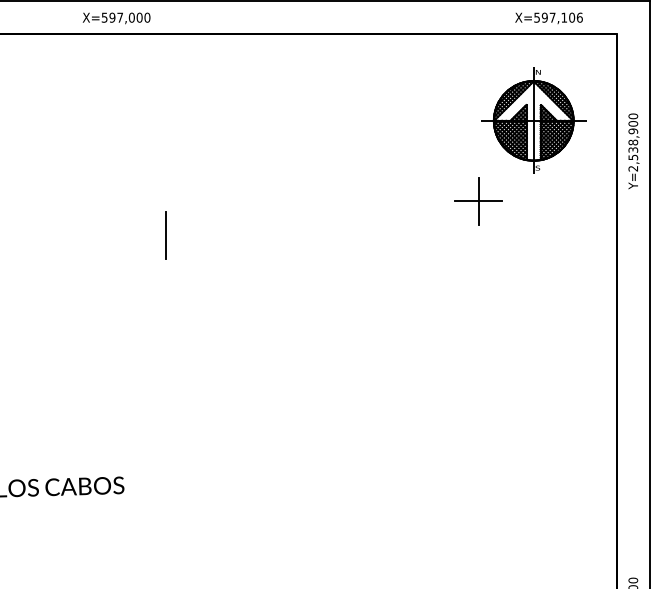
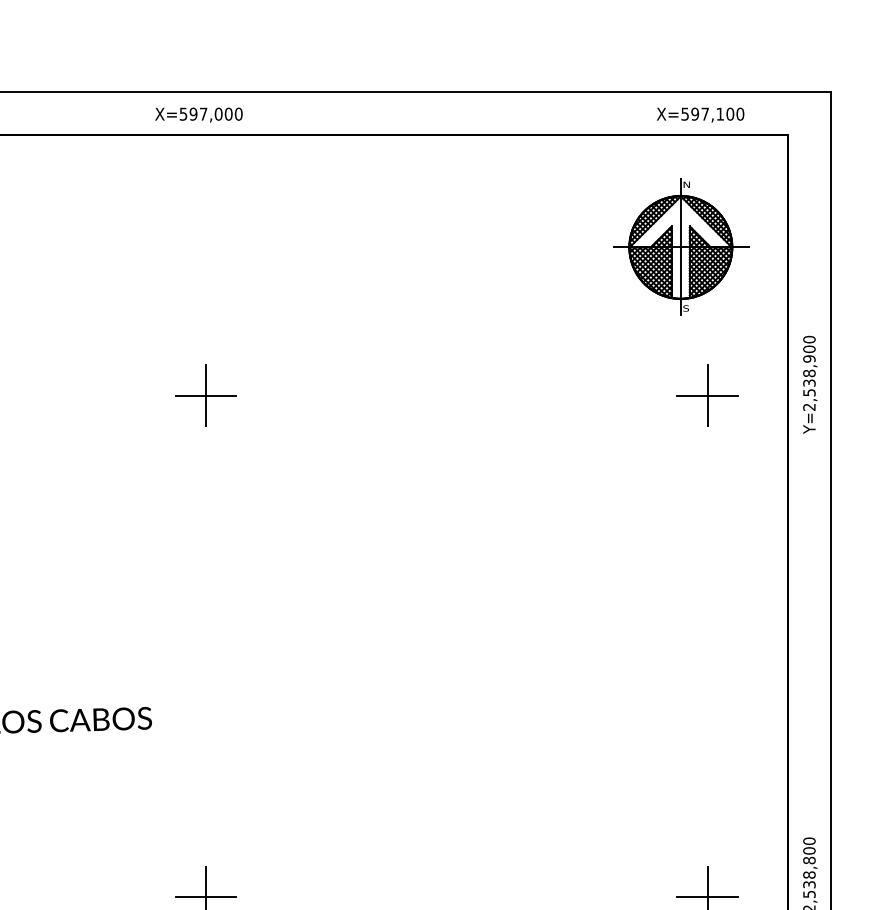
text: (116, 17) -> (198, 114), moved
text: (579, 17) -> (740, 113), X=597,106 -> X=597,100
text: (634, 151) -> (810, 384), moved
part: (478, 201) -> (707, 395), moved
line: (165, 235) -> (205, 395), added

